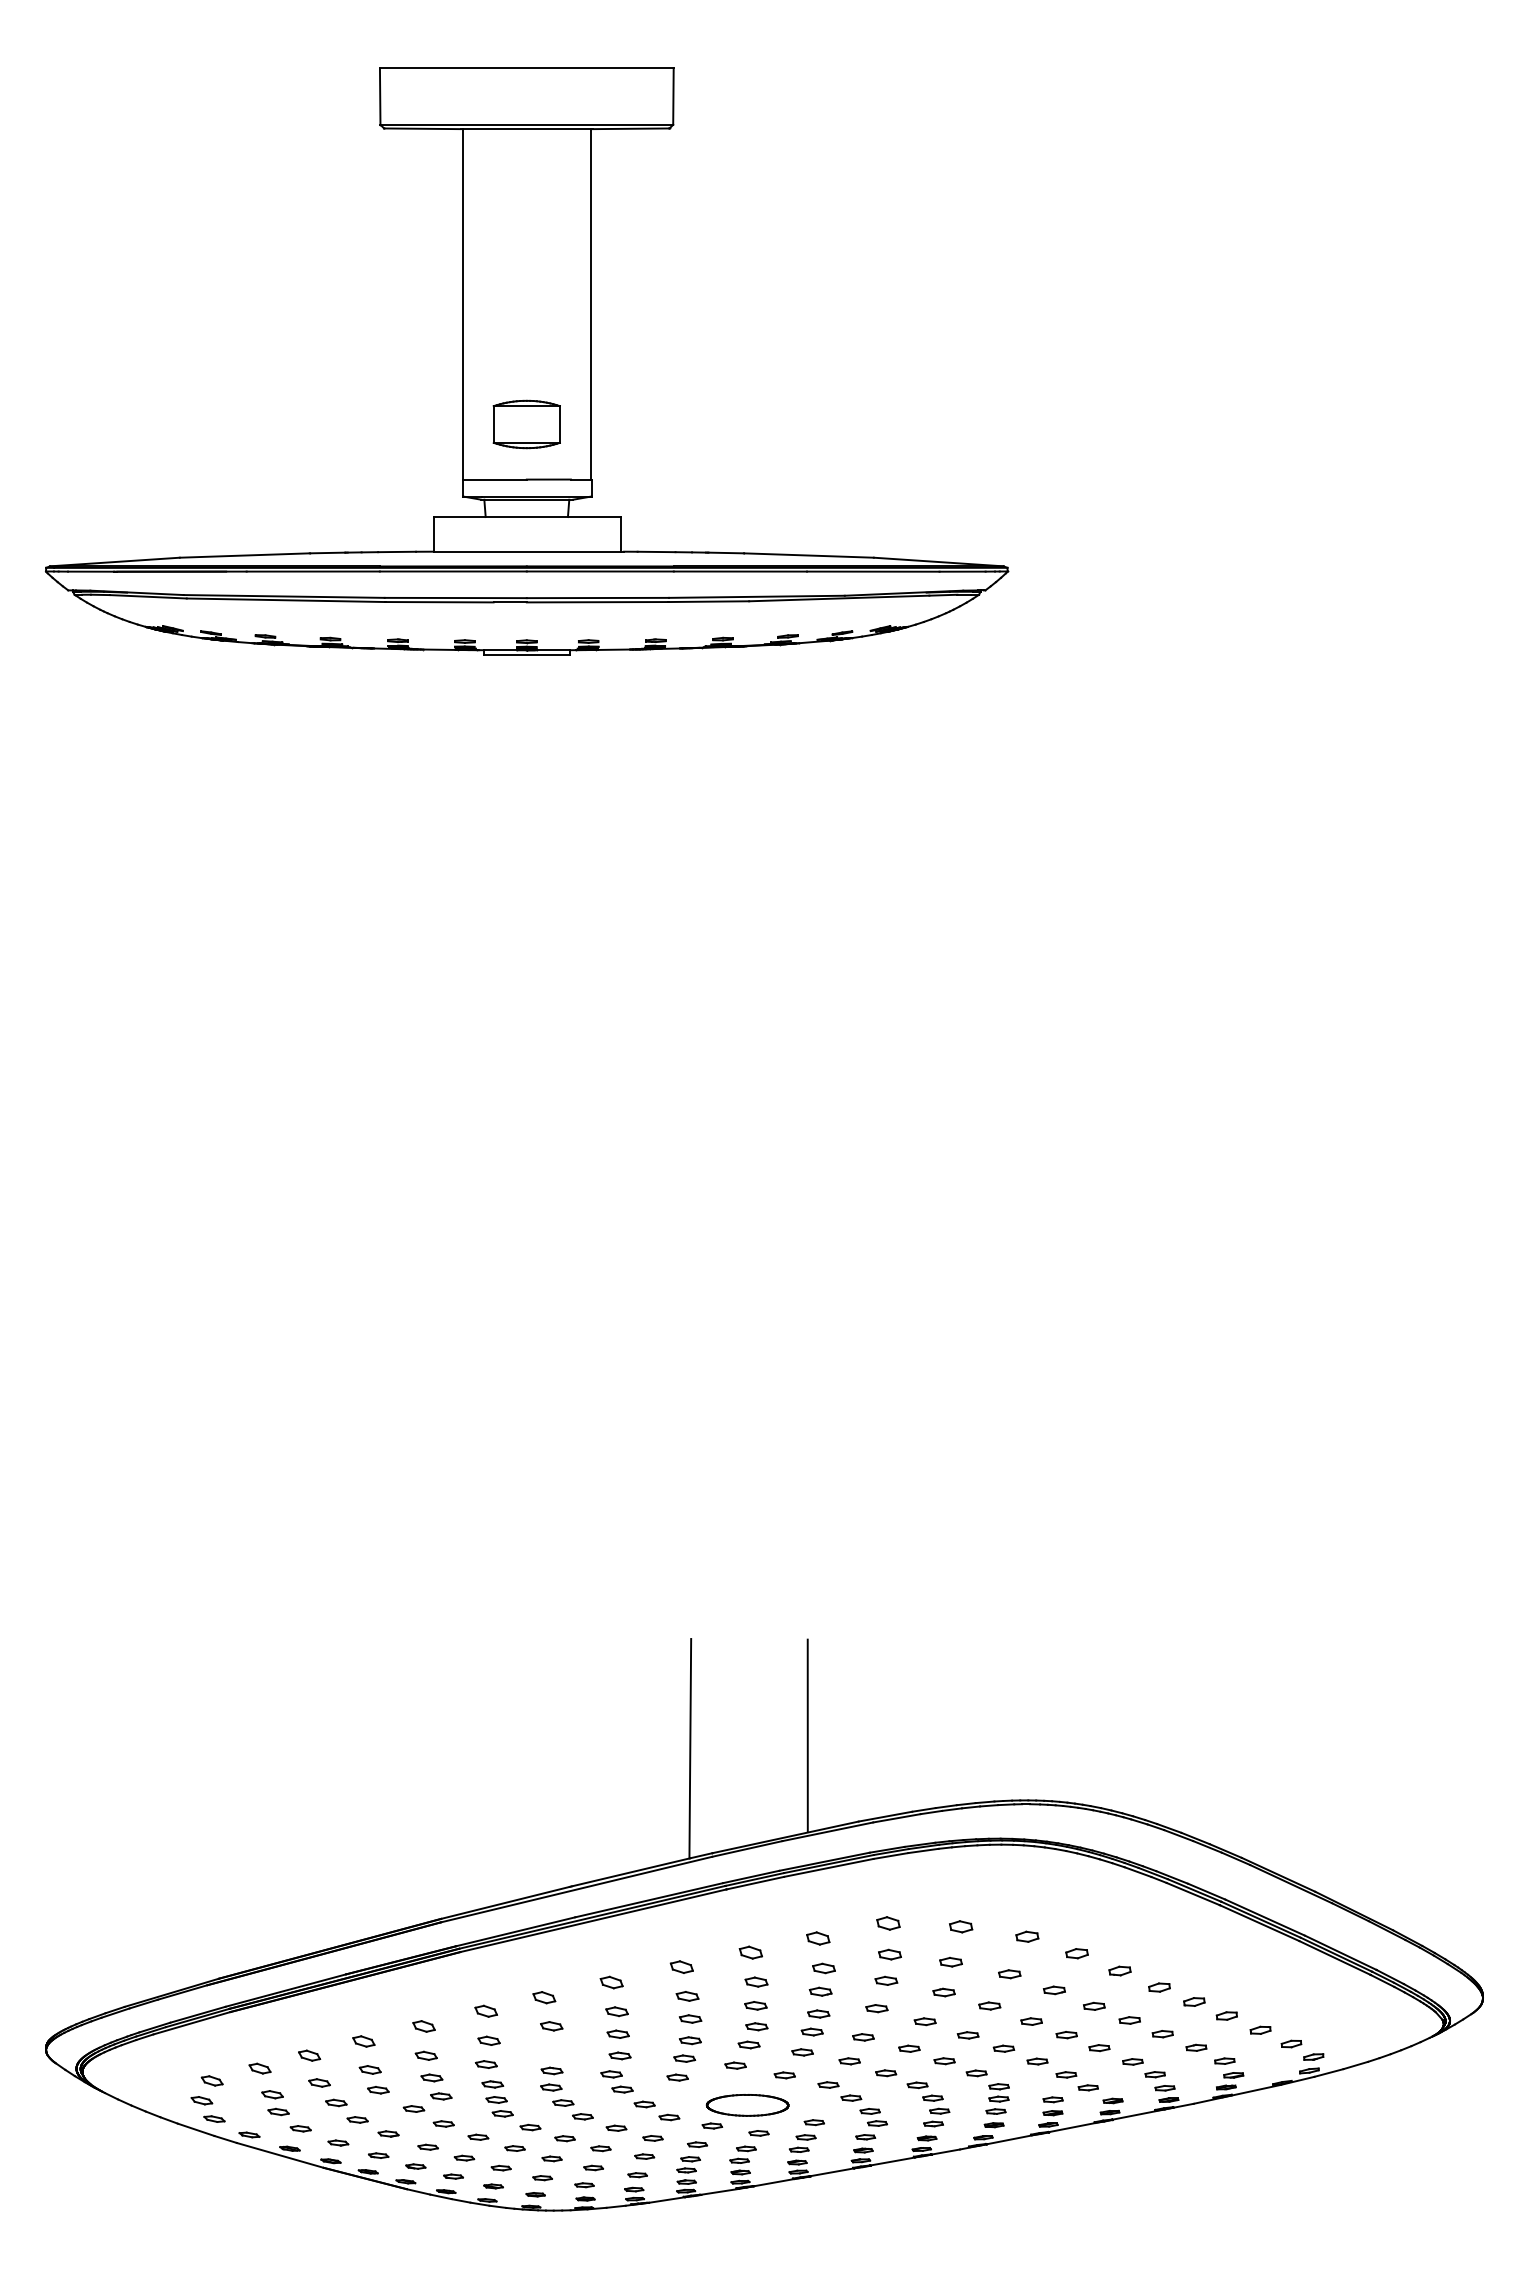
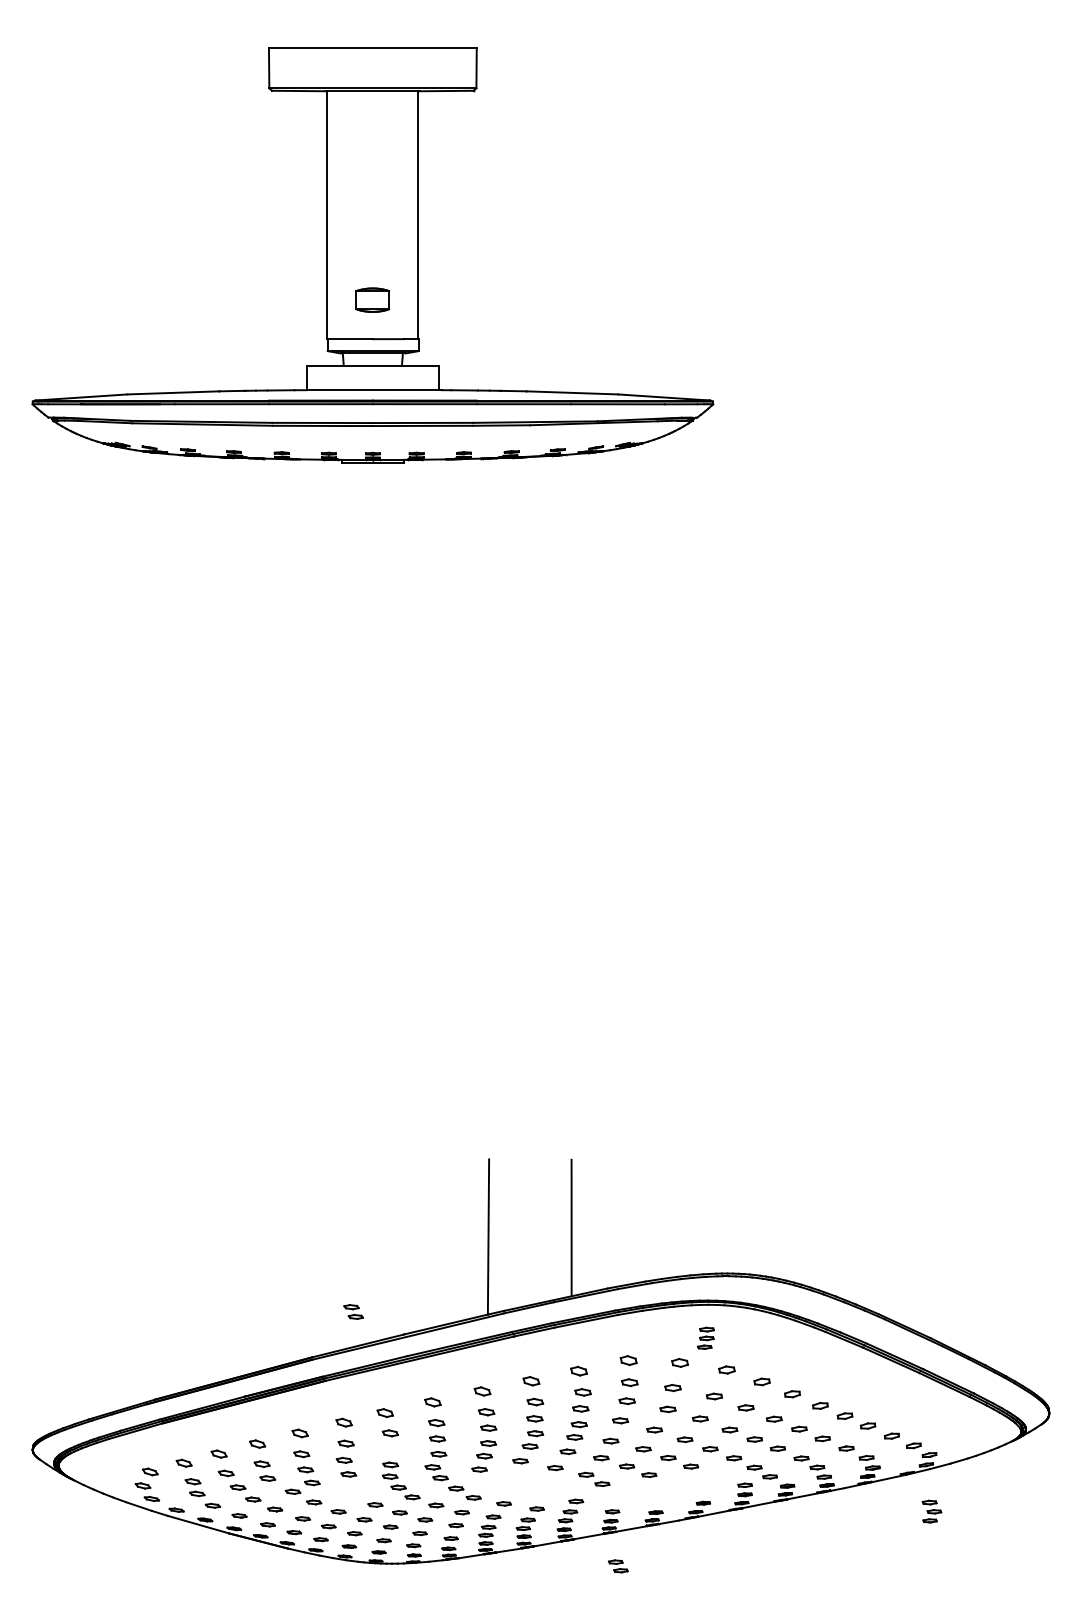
part: (526, 424) -> (372, 300), size x0.7
part: (997, 2098) -> (705, 1337), moved
part: (747, 2105) -> (528, 1489), removed
part: (499, 2106) -> (353, 1311), moved
part: (936, 2110) -> (932, 1511), moved
part: (873, 2117) -> (618, 1566), moved

